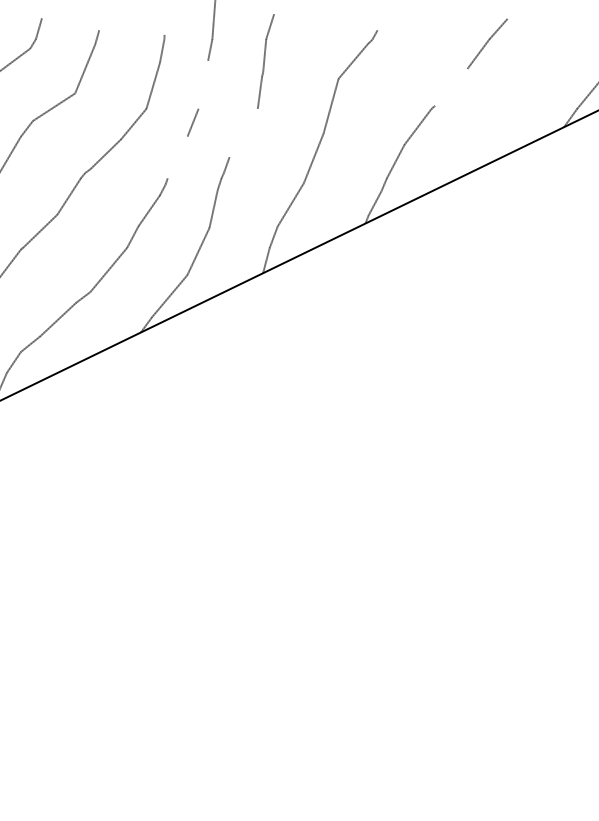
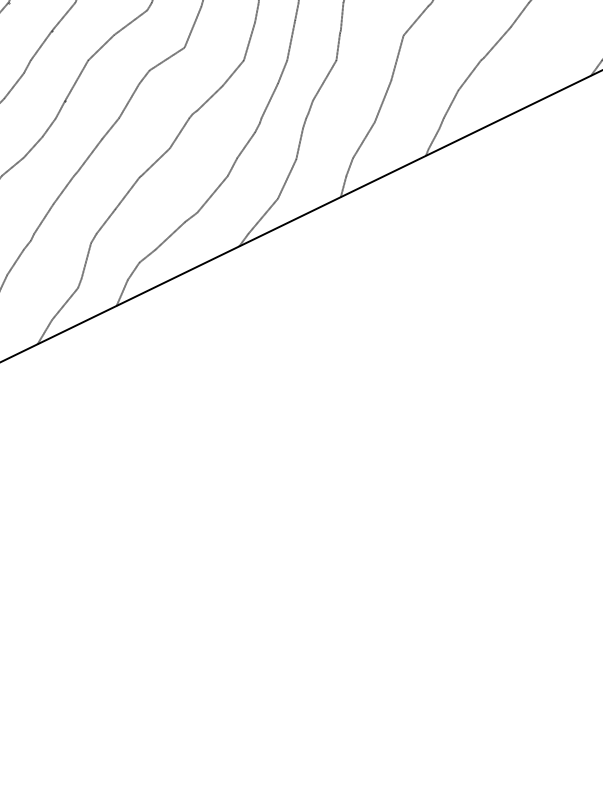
line: (203, 84) -> (291, 40), added
line: (450, 87) -> (496, 42), added
line: (243, 132) -> (324, 80), added
line: (177, 156) -> (269, 100), added

